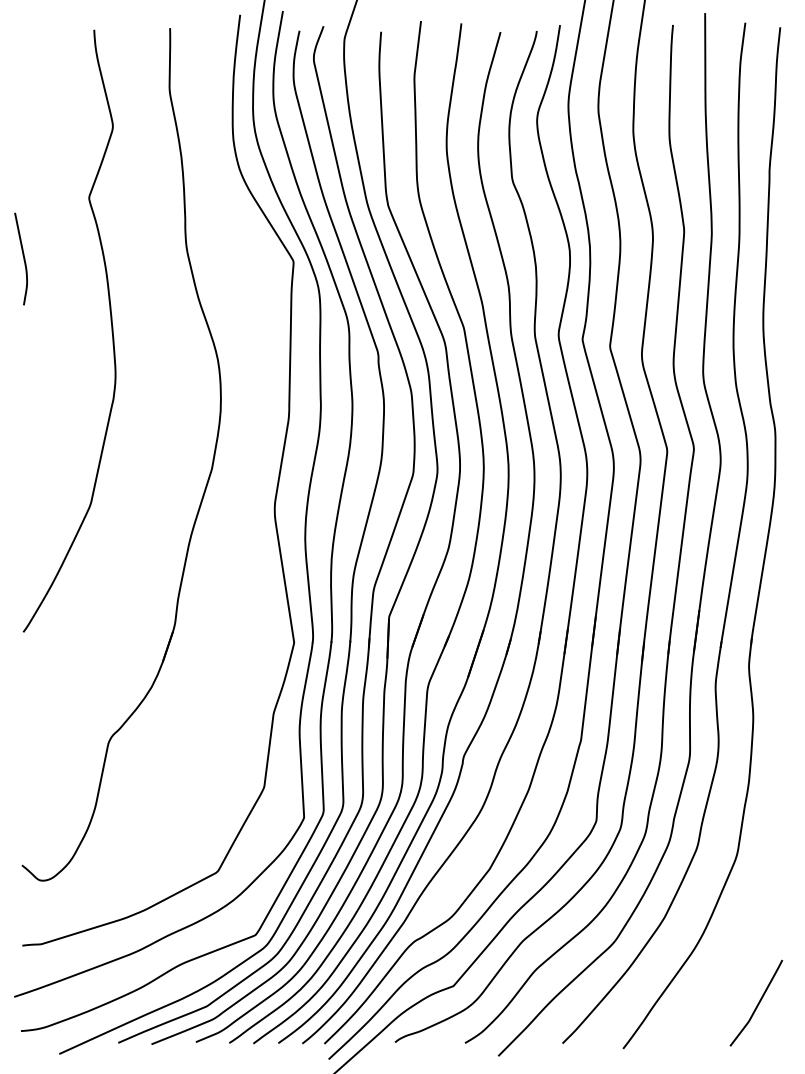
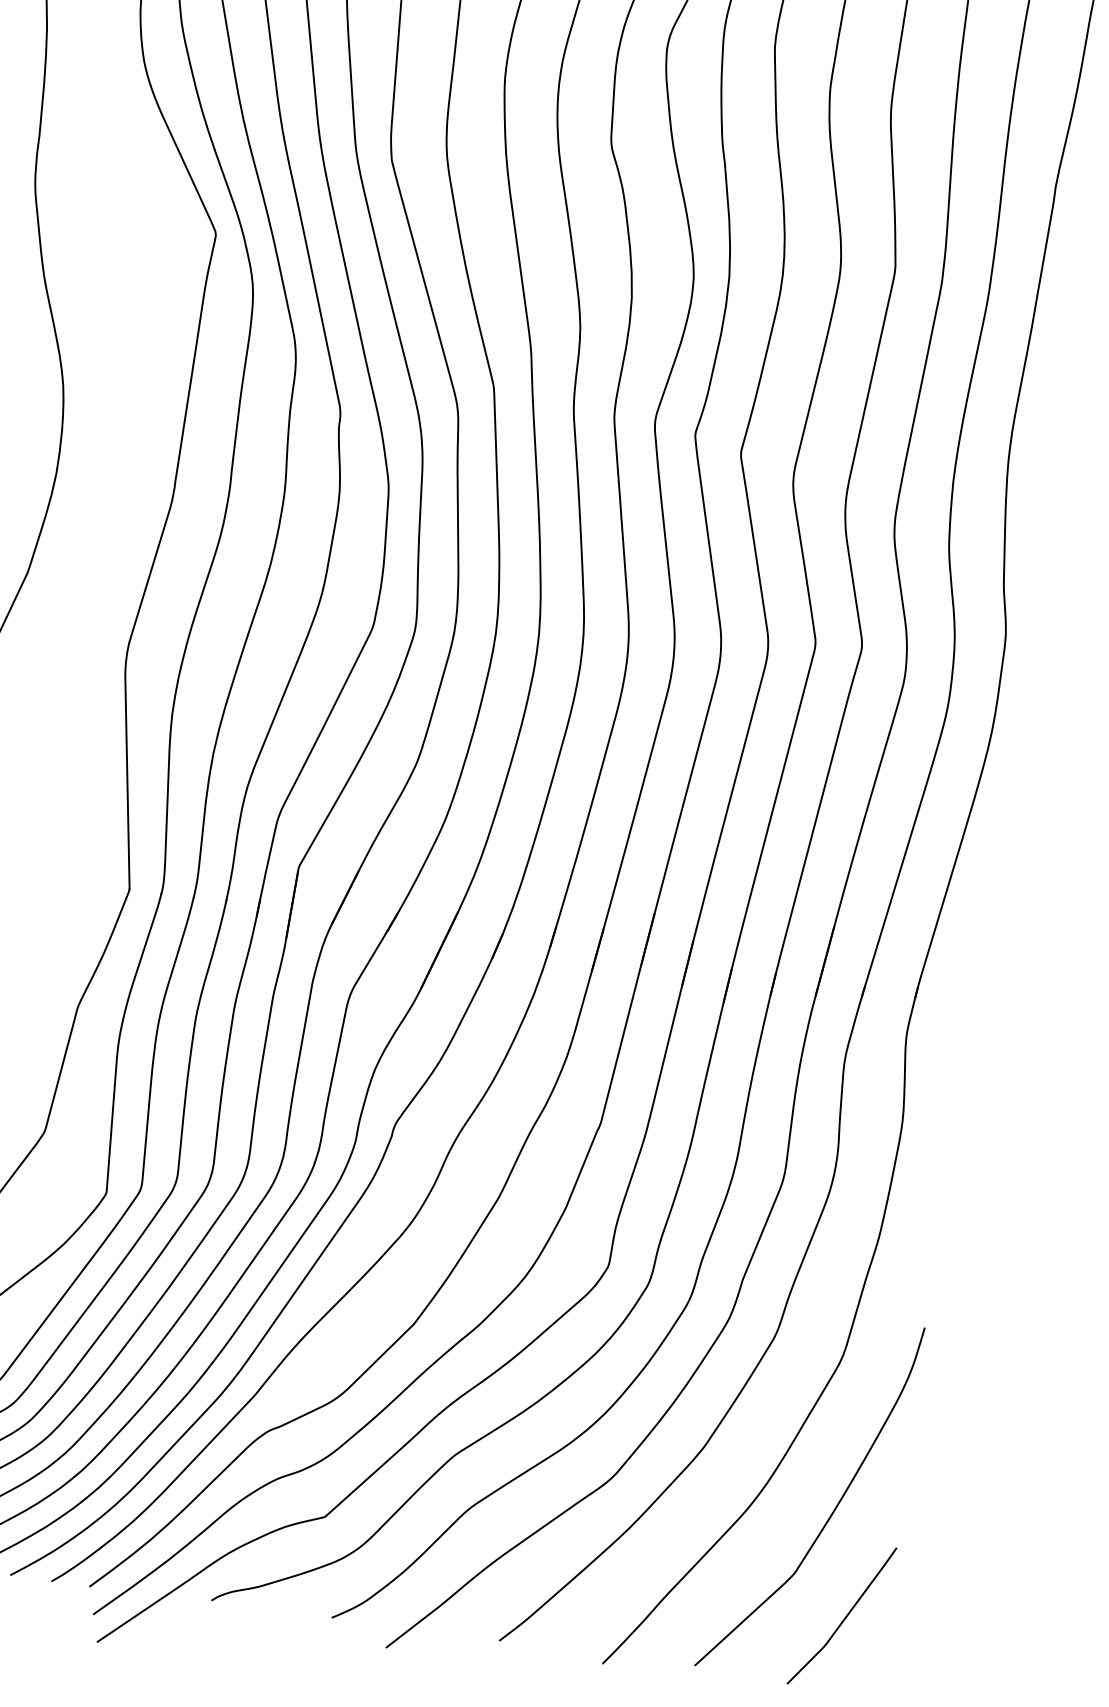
curve: (743, 941) -> (834, 1506), added

